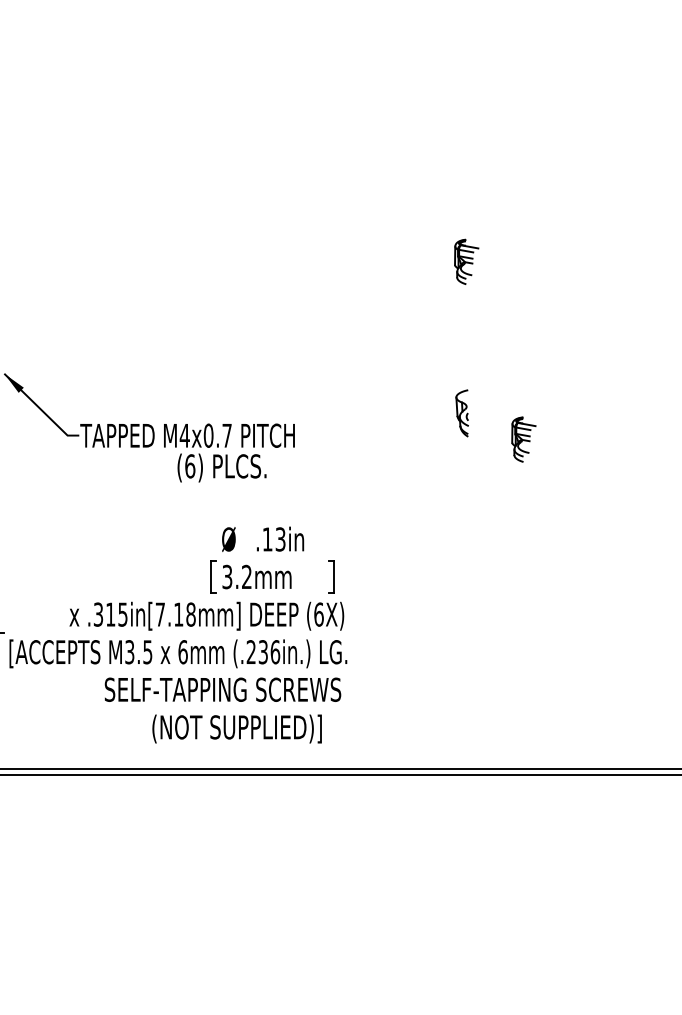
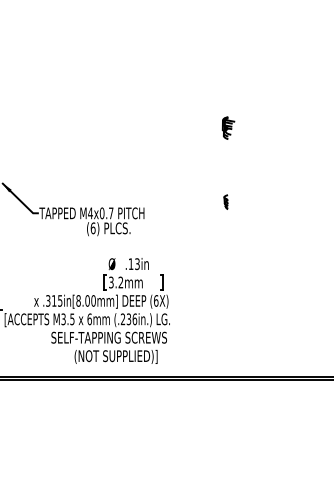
part: (460, 411) -> (225, 201), size x0.62
part: (523, 438) -> (256, 214), removed
text: (174, 613) -> (85, 300), .315in[7.18mm] -> .315in[8.00mm]

